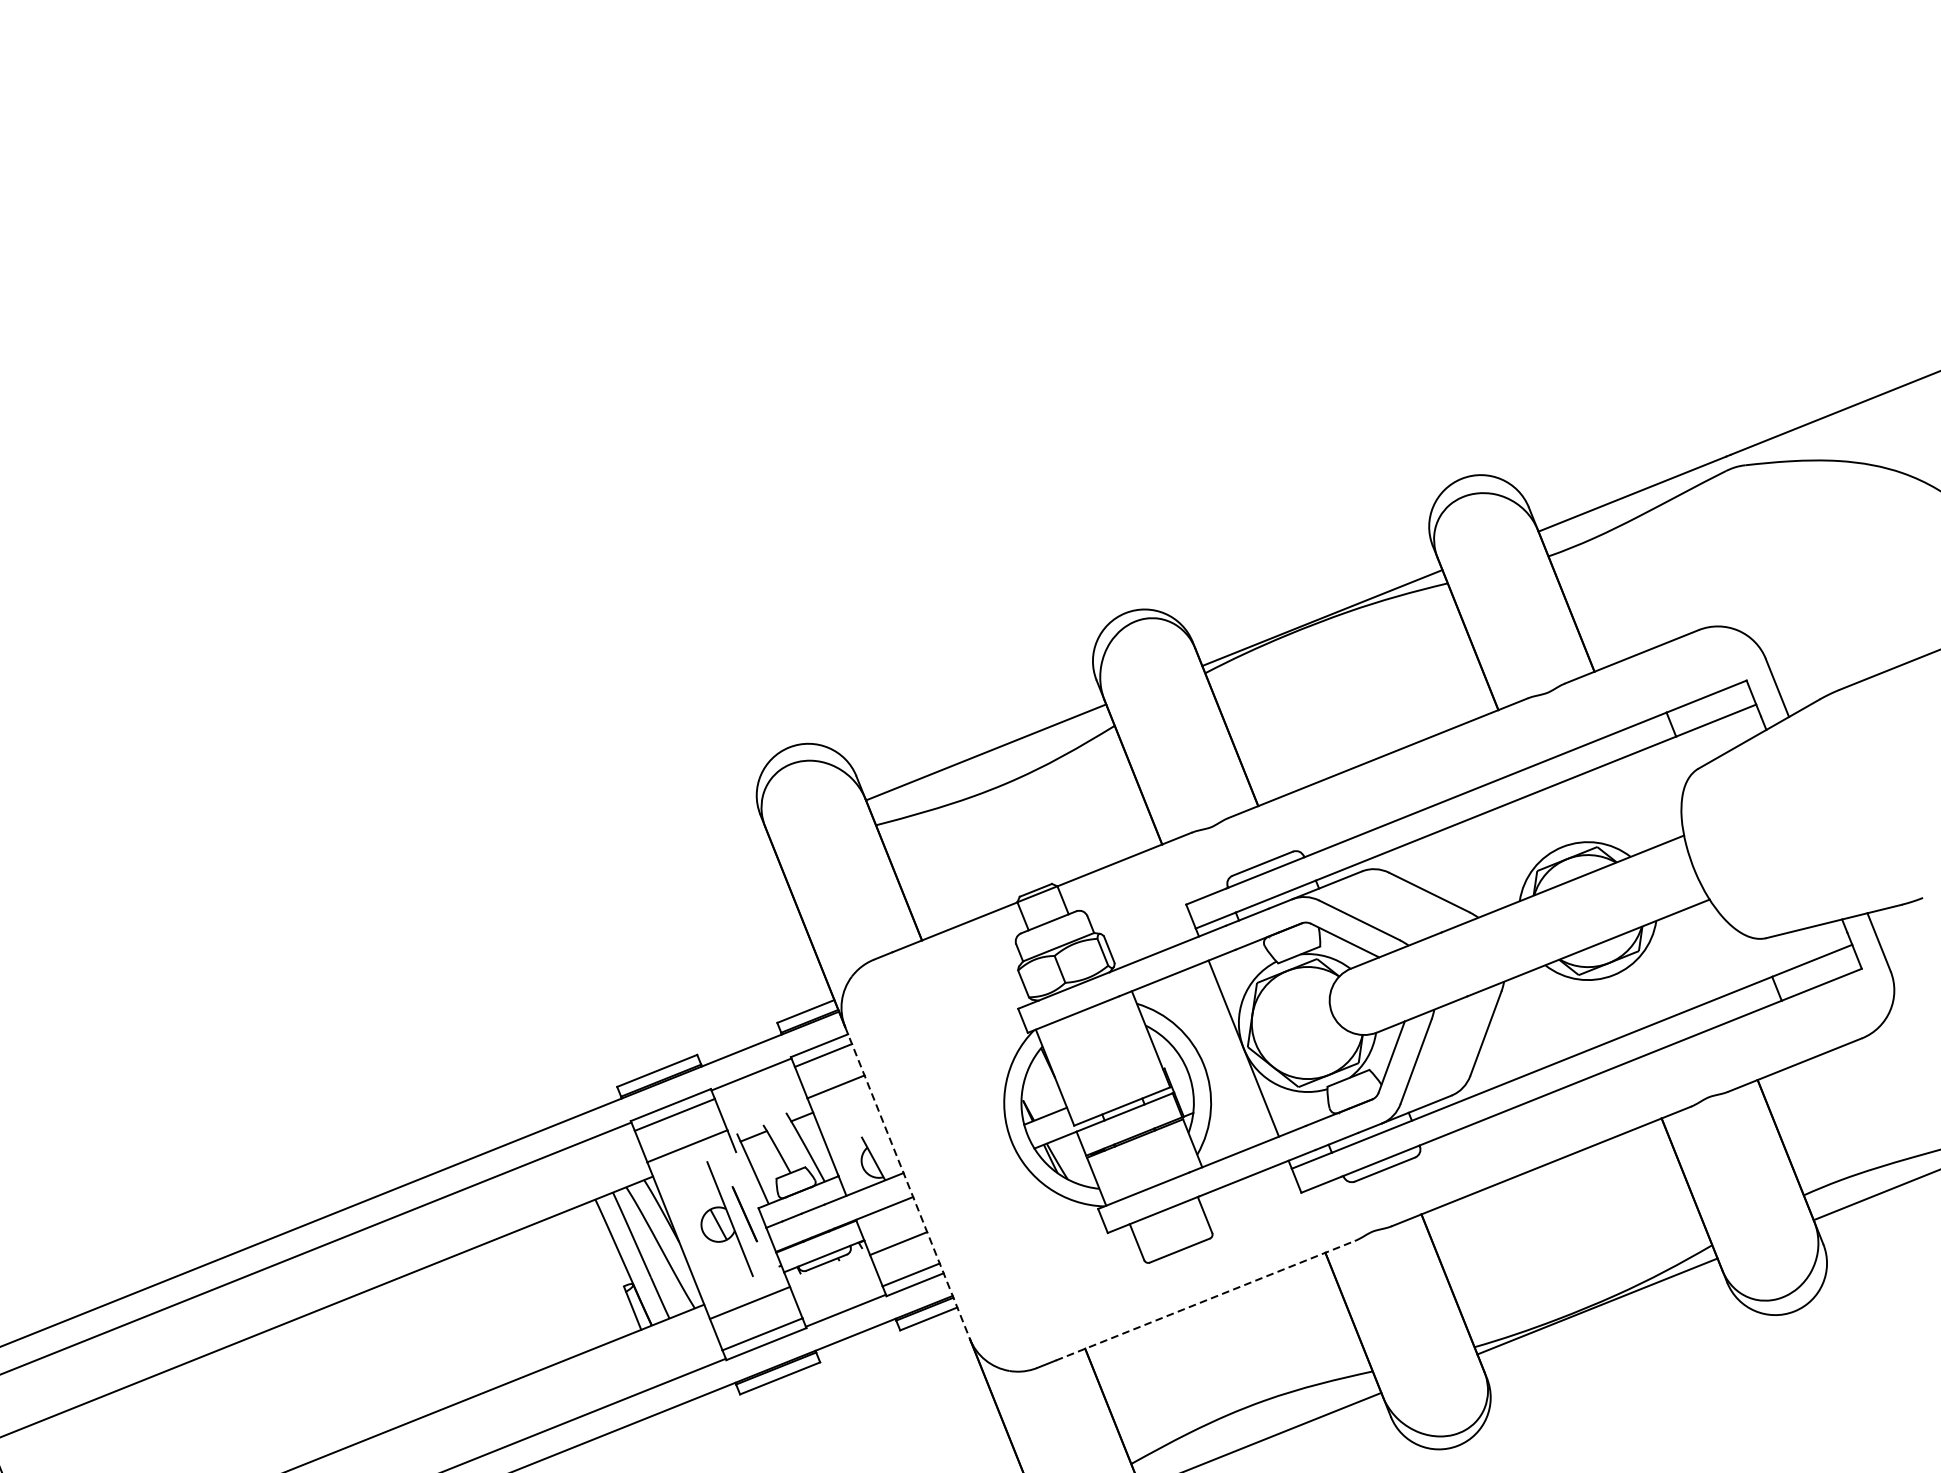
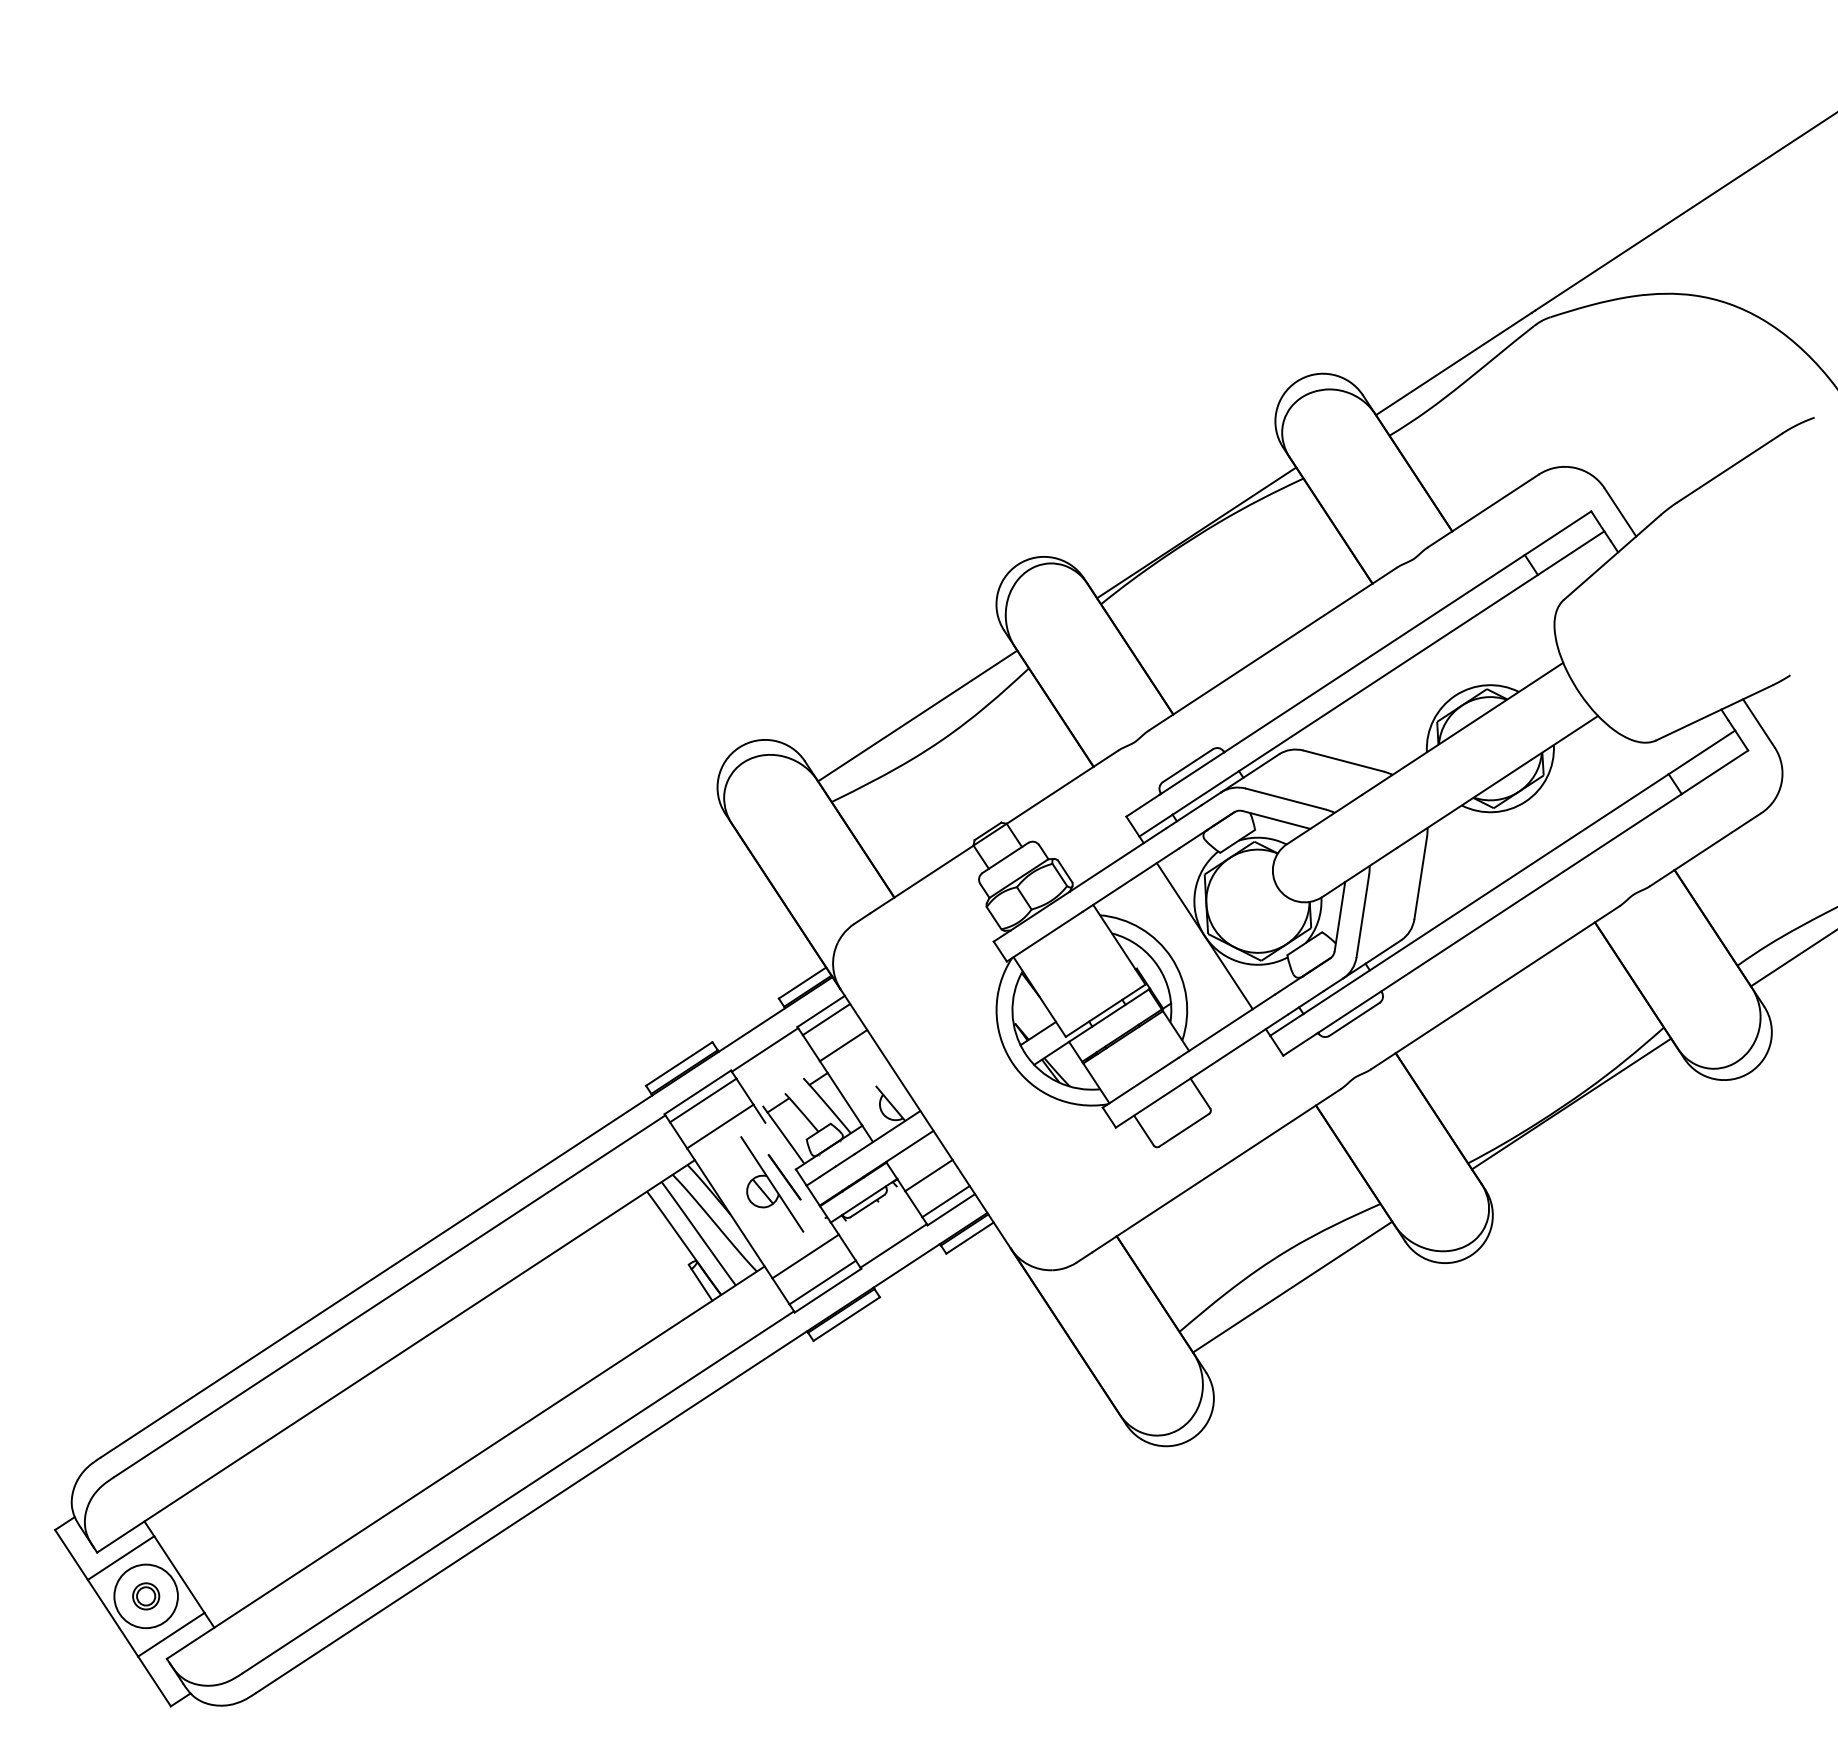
line: (907, 1183) -> (925, 1119), dashed -> solid
line: (1205, 1300) -> (1216, 1170), dashed -> solid

